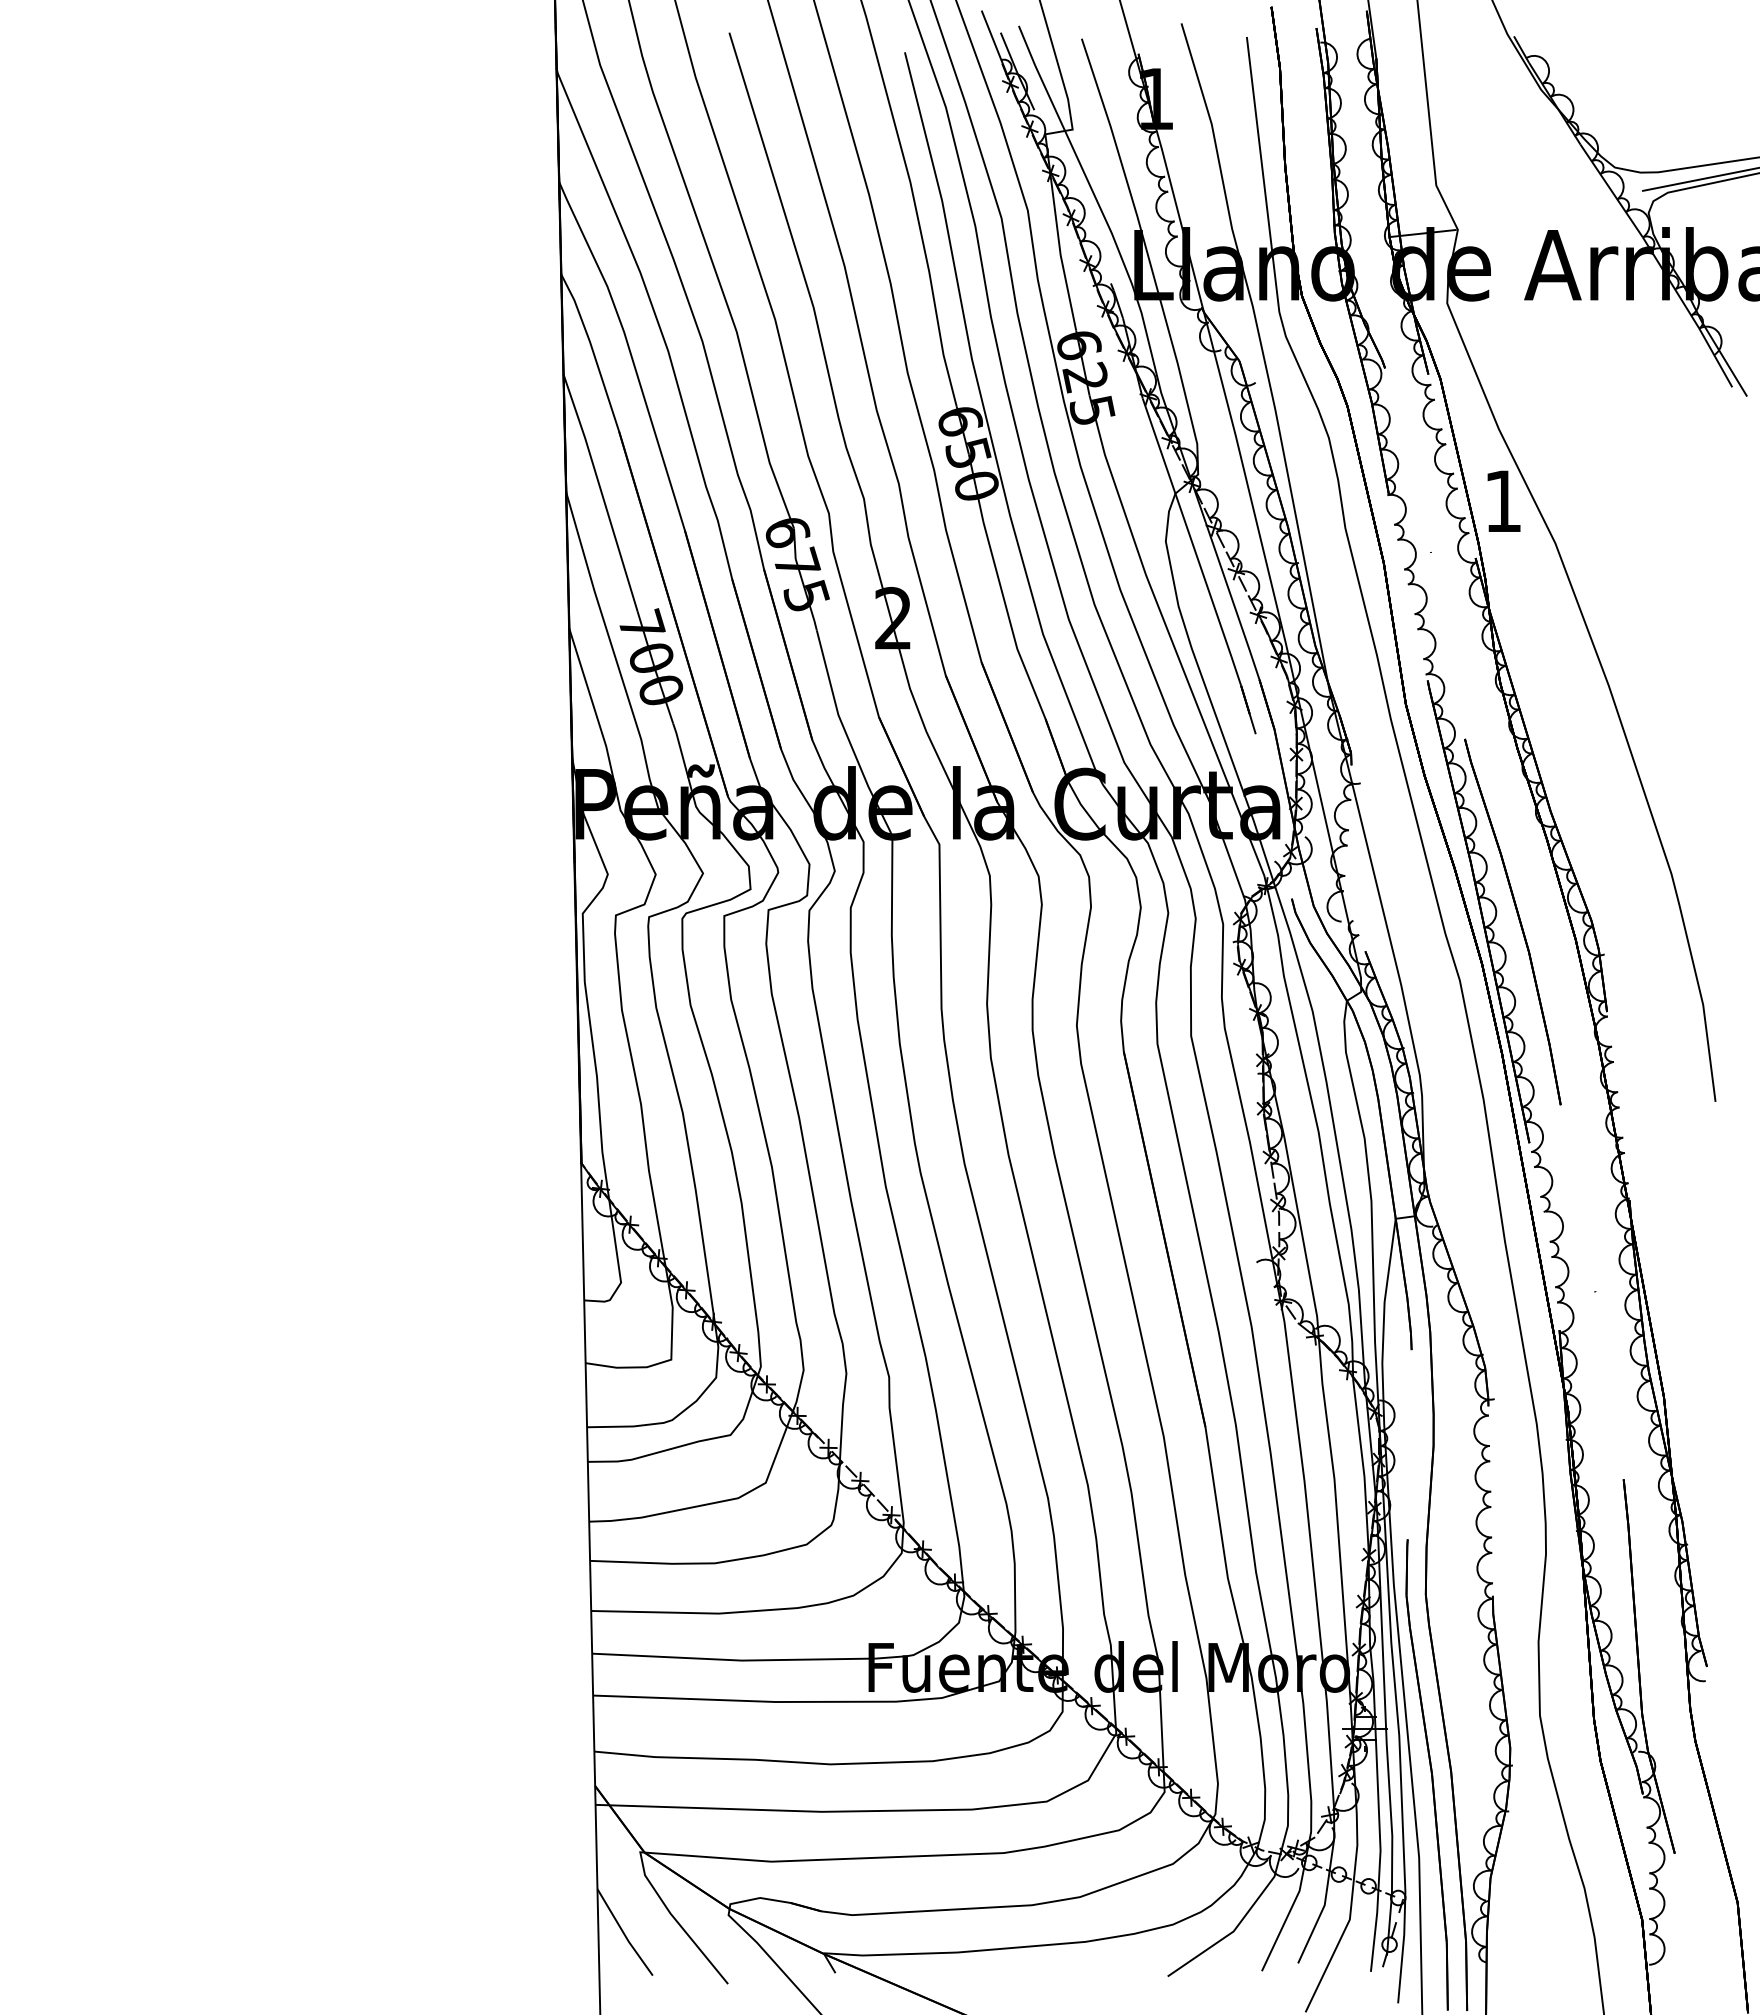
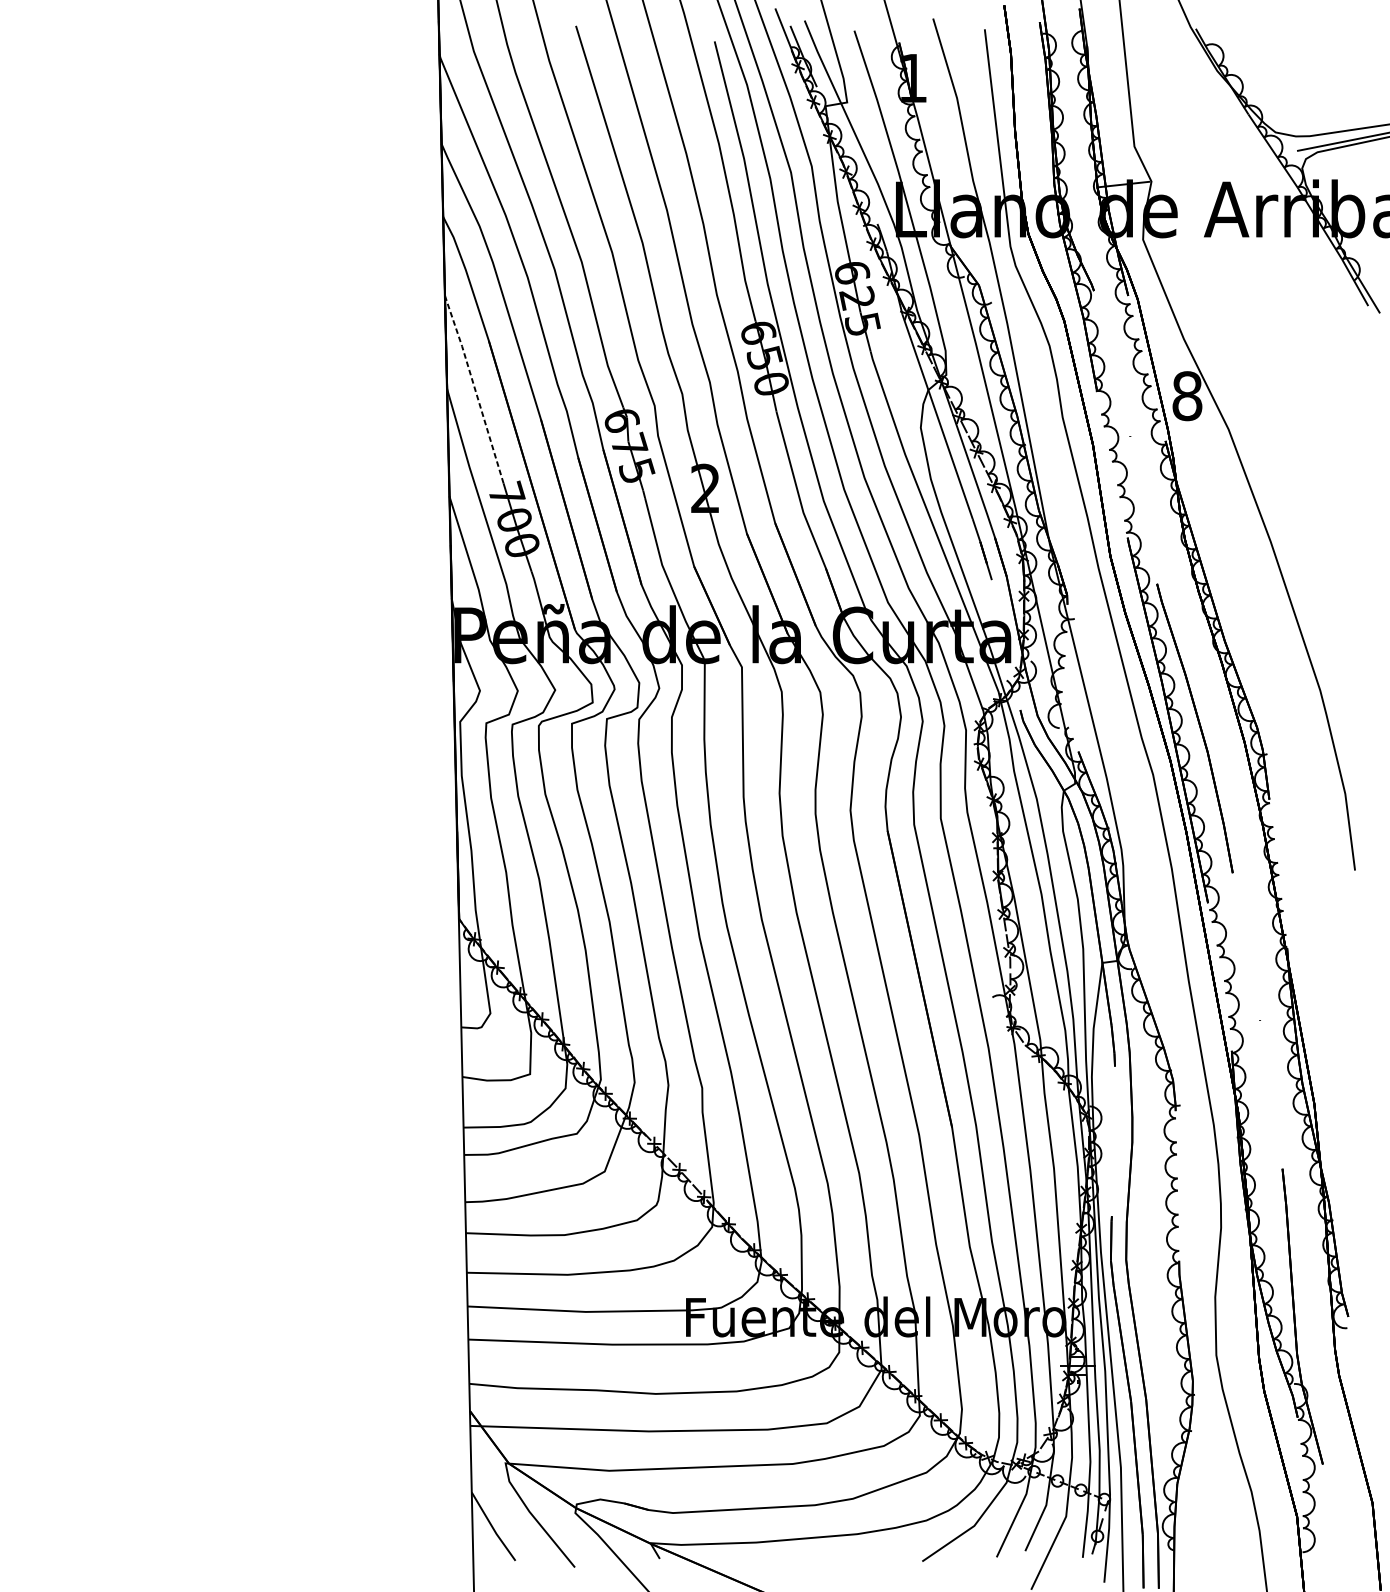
line: (601, 491) -> (474, 388), solid -> dashed
text: (1503, 501) -> (1187, 396), 1 -> 8

